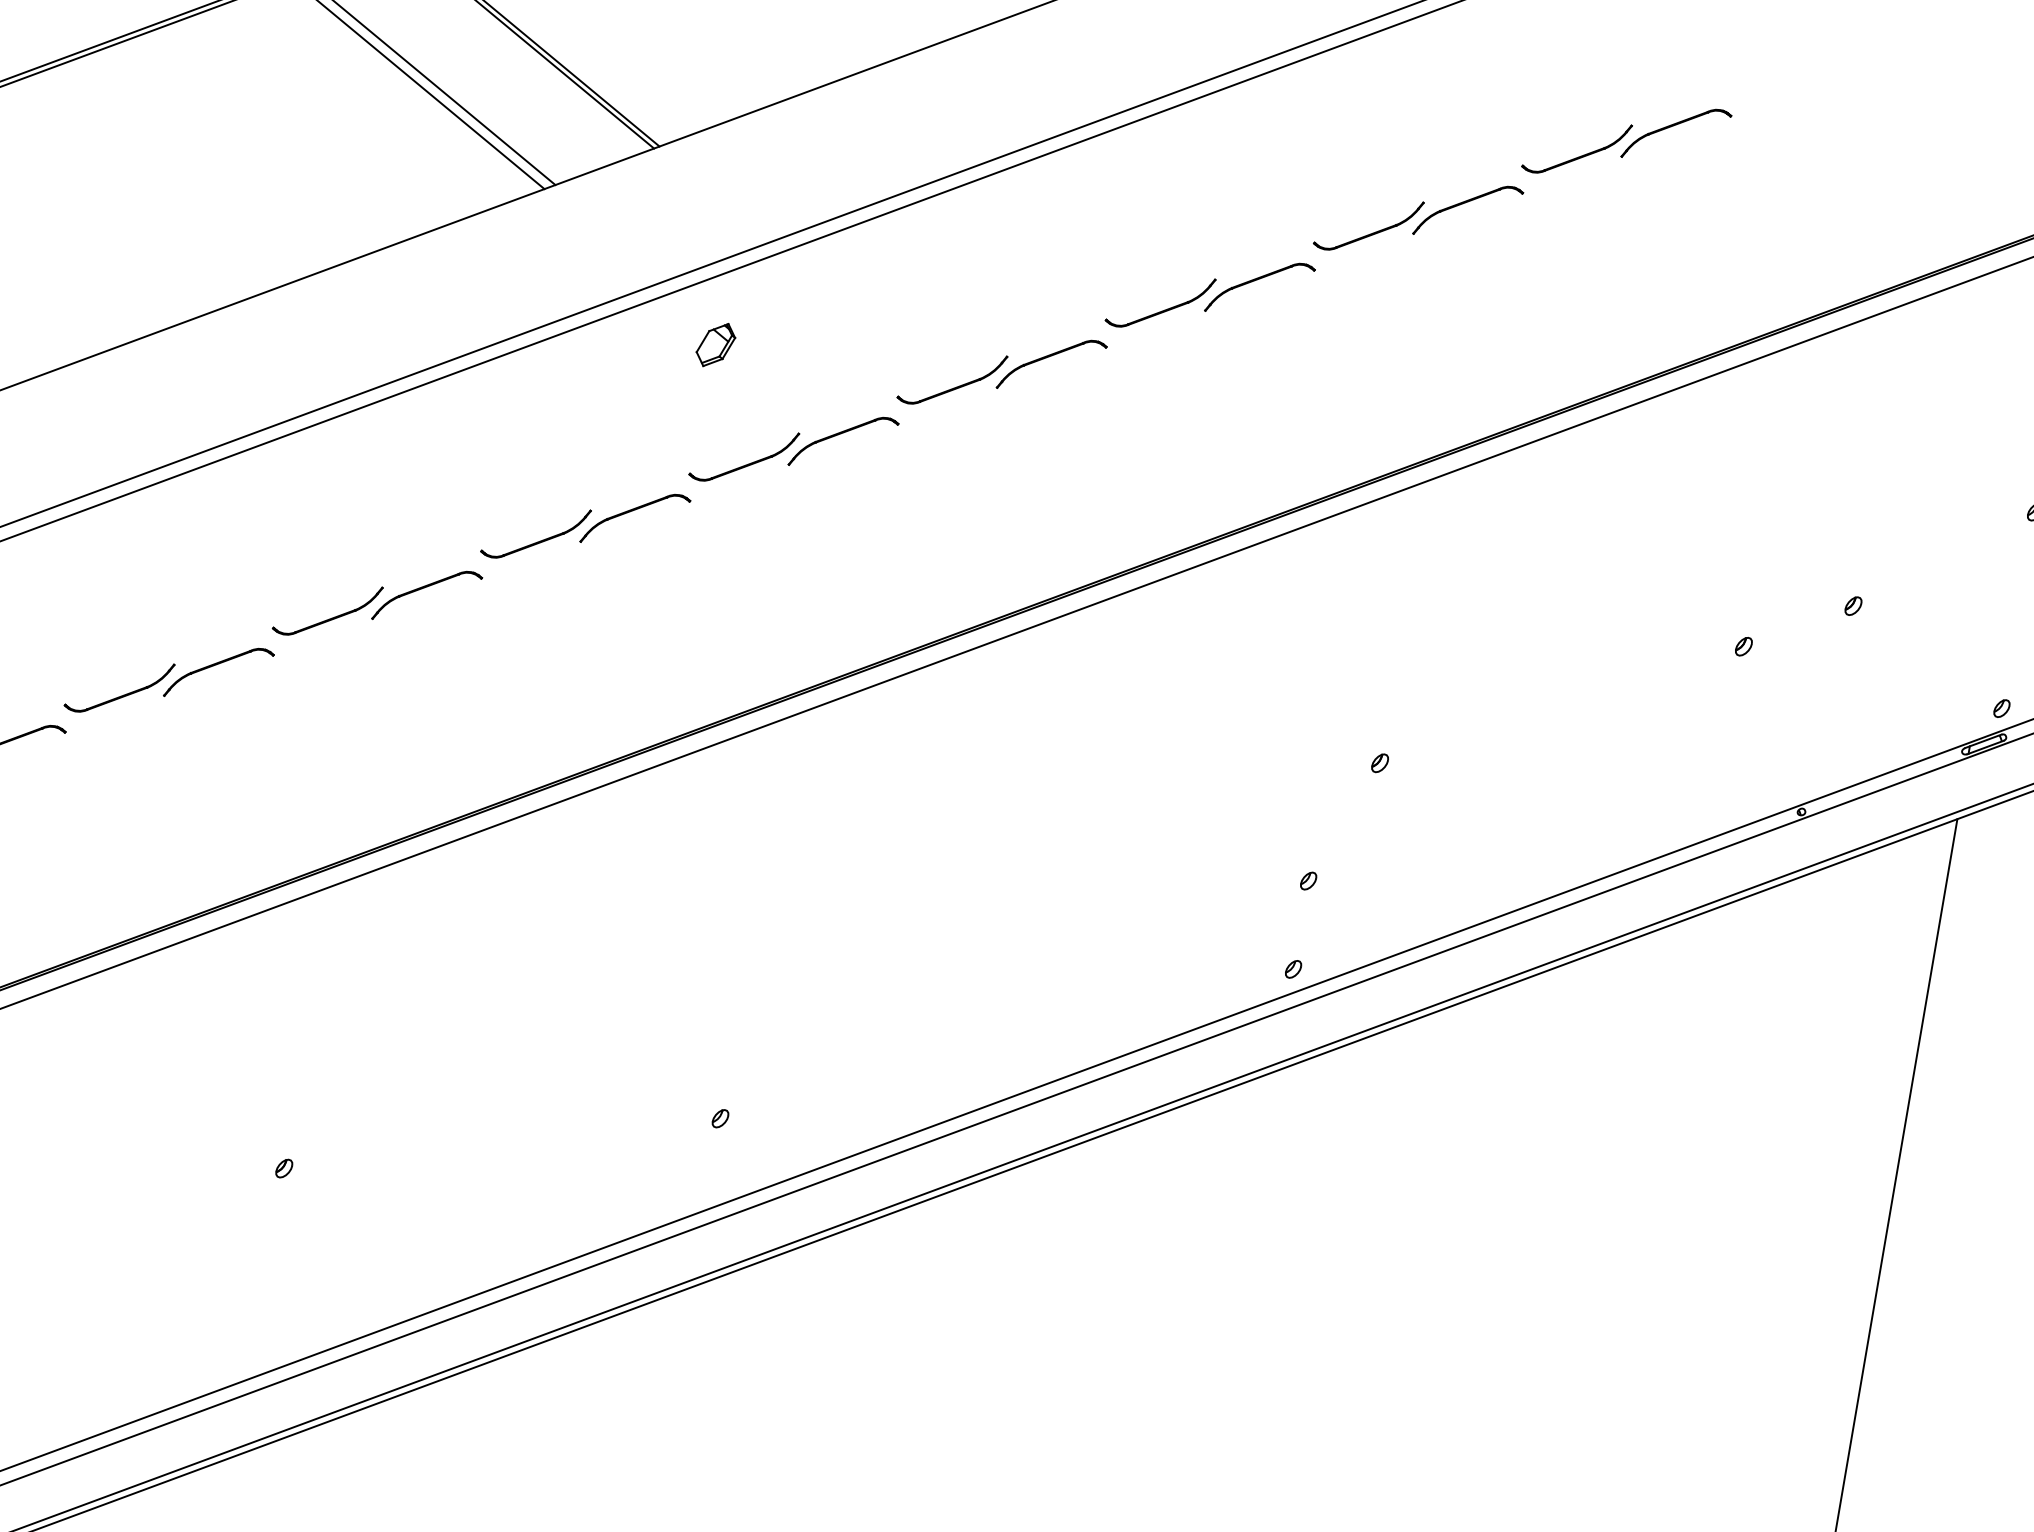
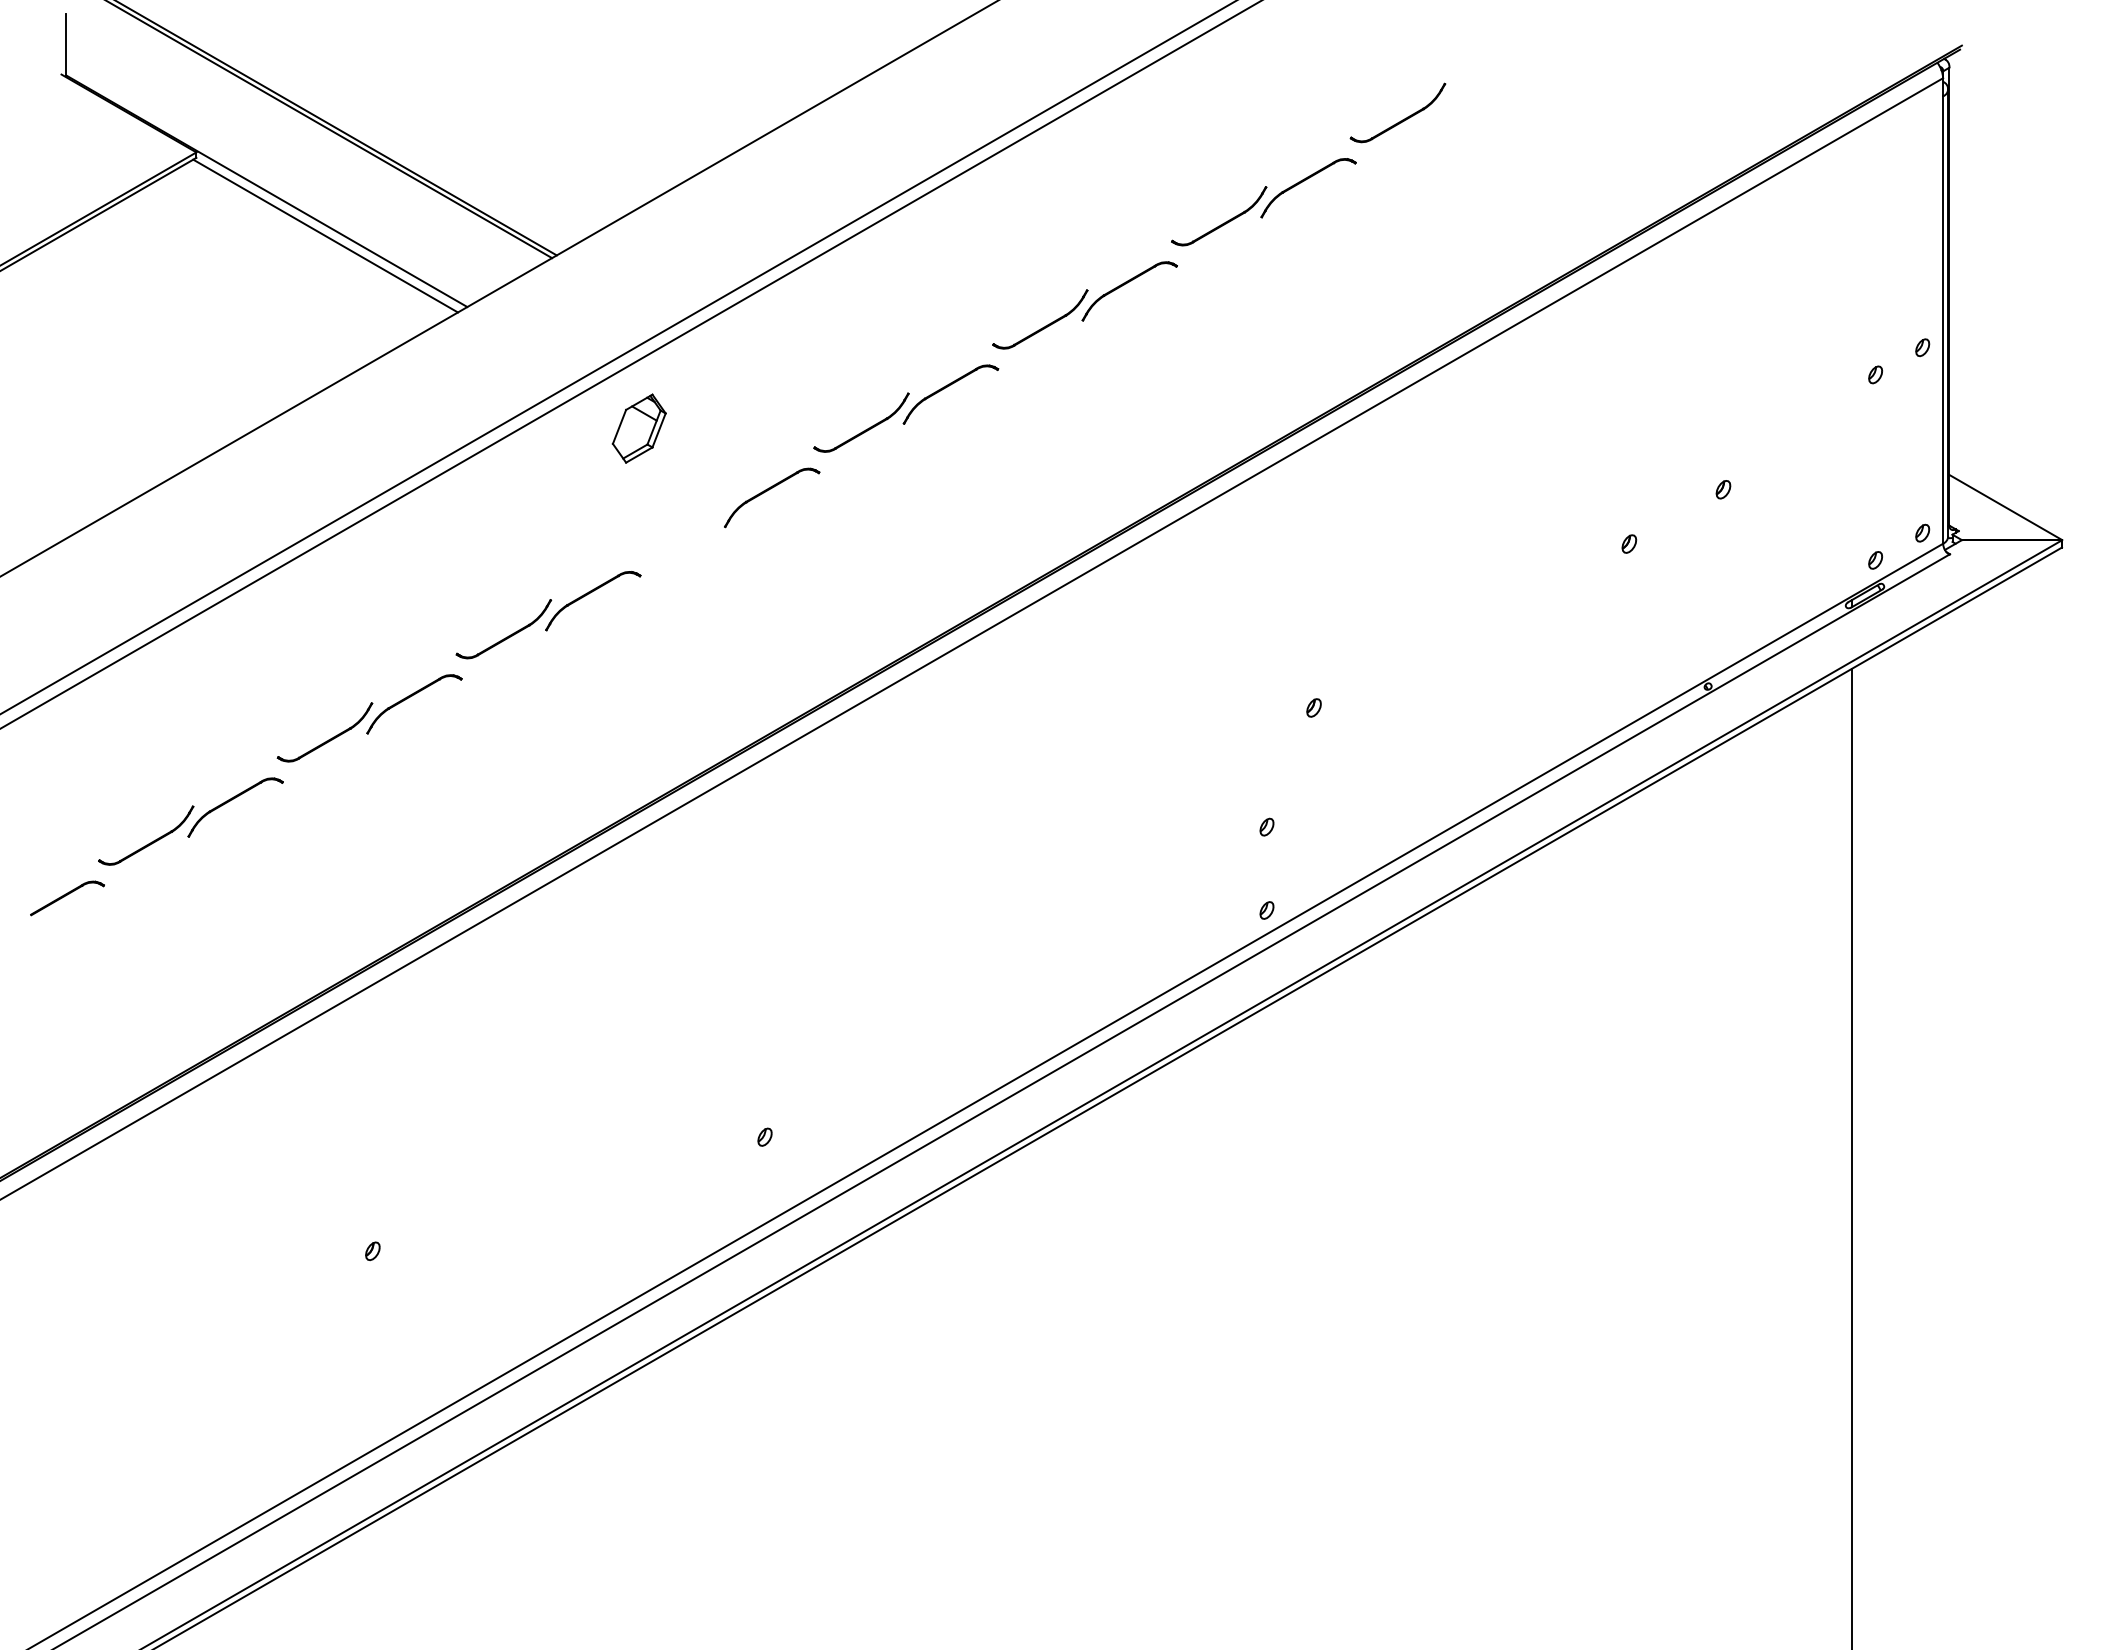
part: (1674, 126) -> (1484, 77), removed
part: (715, 344) -> (639, 428), size x1.6
part: (749, 462) -> (688, 531), removed

